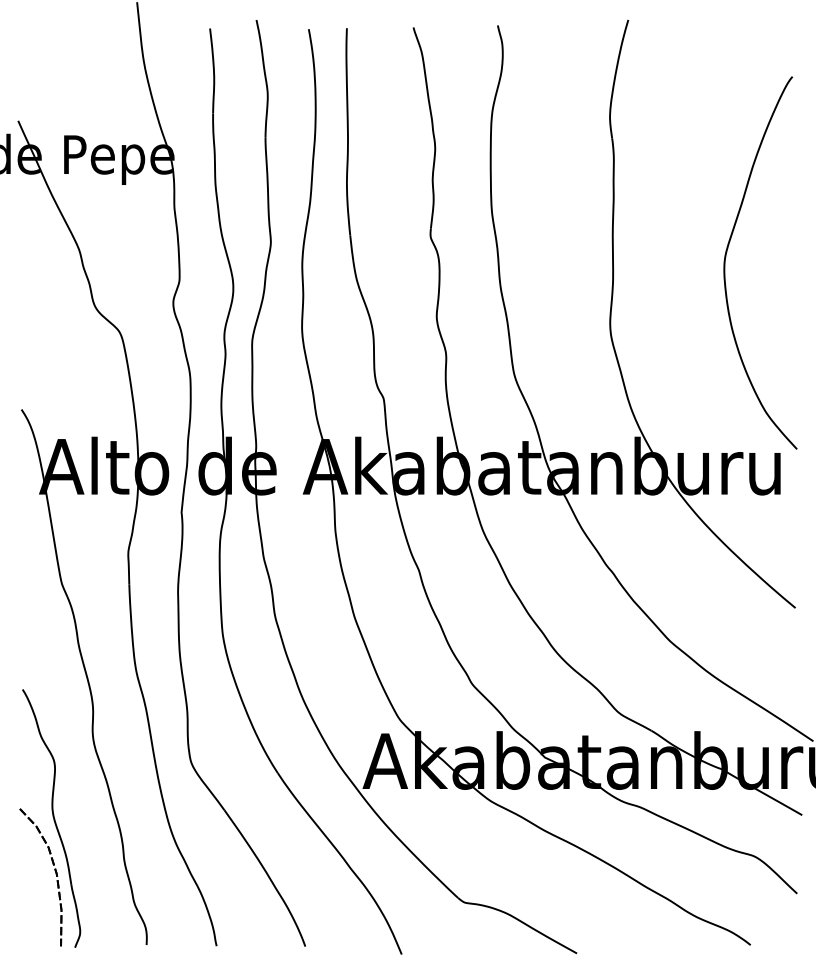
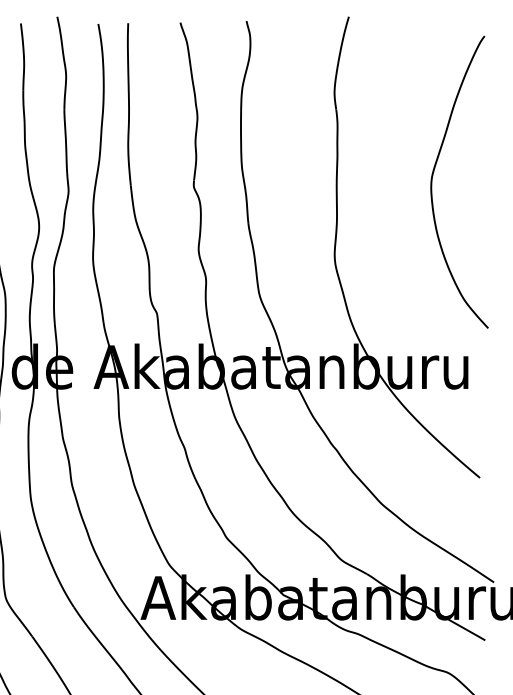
curve: (726, 257) -> (432, 177), moved

